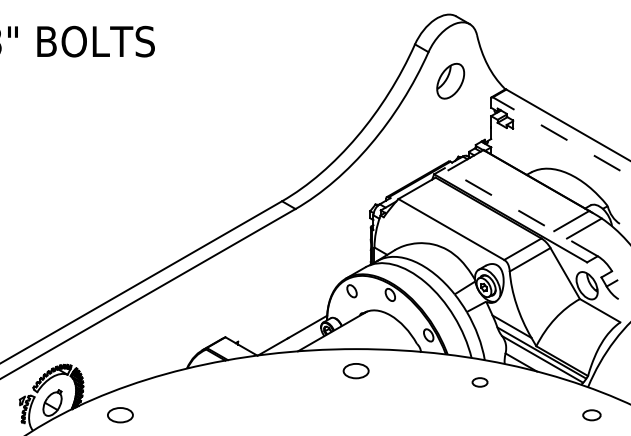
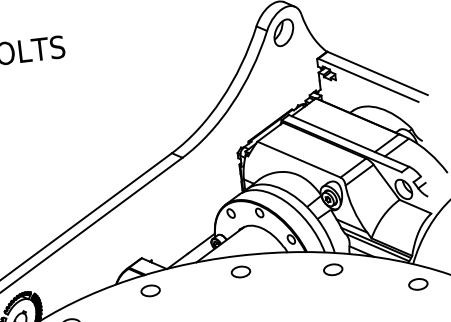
part: (450, 80) -> (283, 32), moved
line: (556, 134) -> (368, 80), dashed -> solid
line: (520, 211) -> (348, 140), dashed -> solid
circle: (231, 382) -> (150, 291), added
circle: (479, 382) -> (332, 269), size x1.67
circle: (591, 415) -> (418, 284), size x1.43

